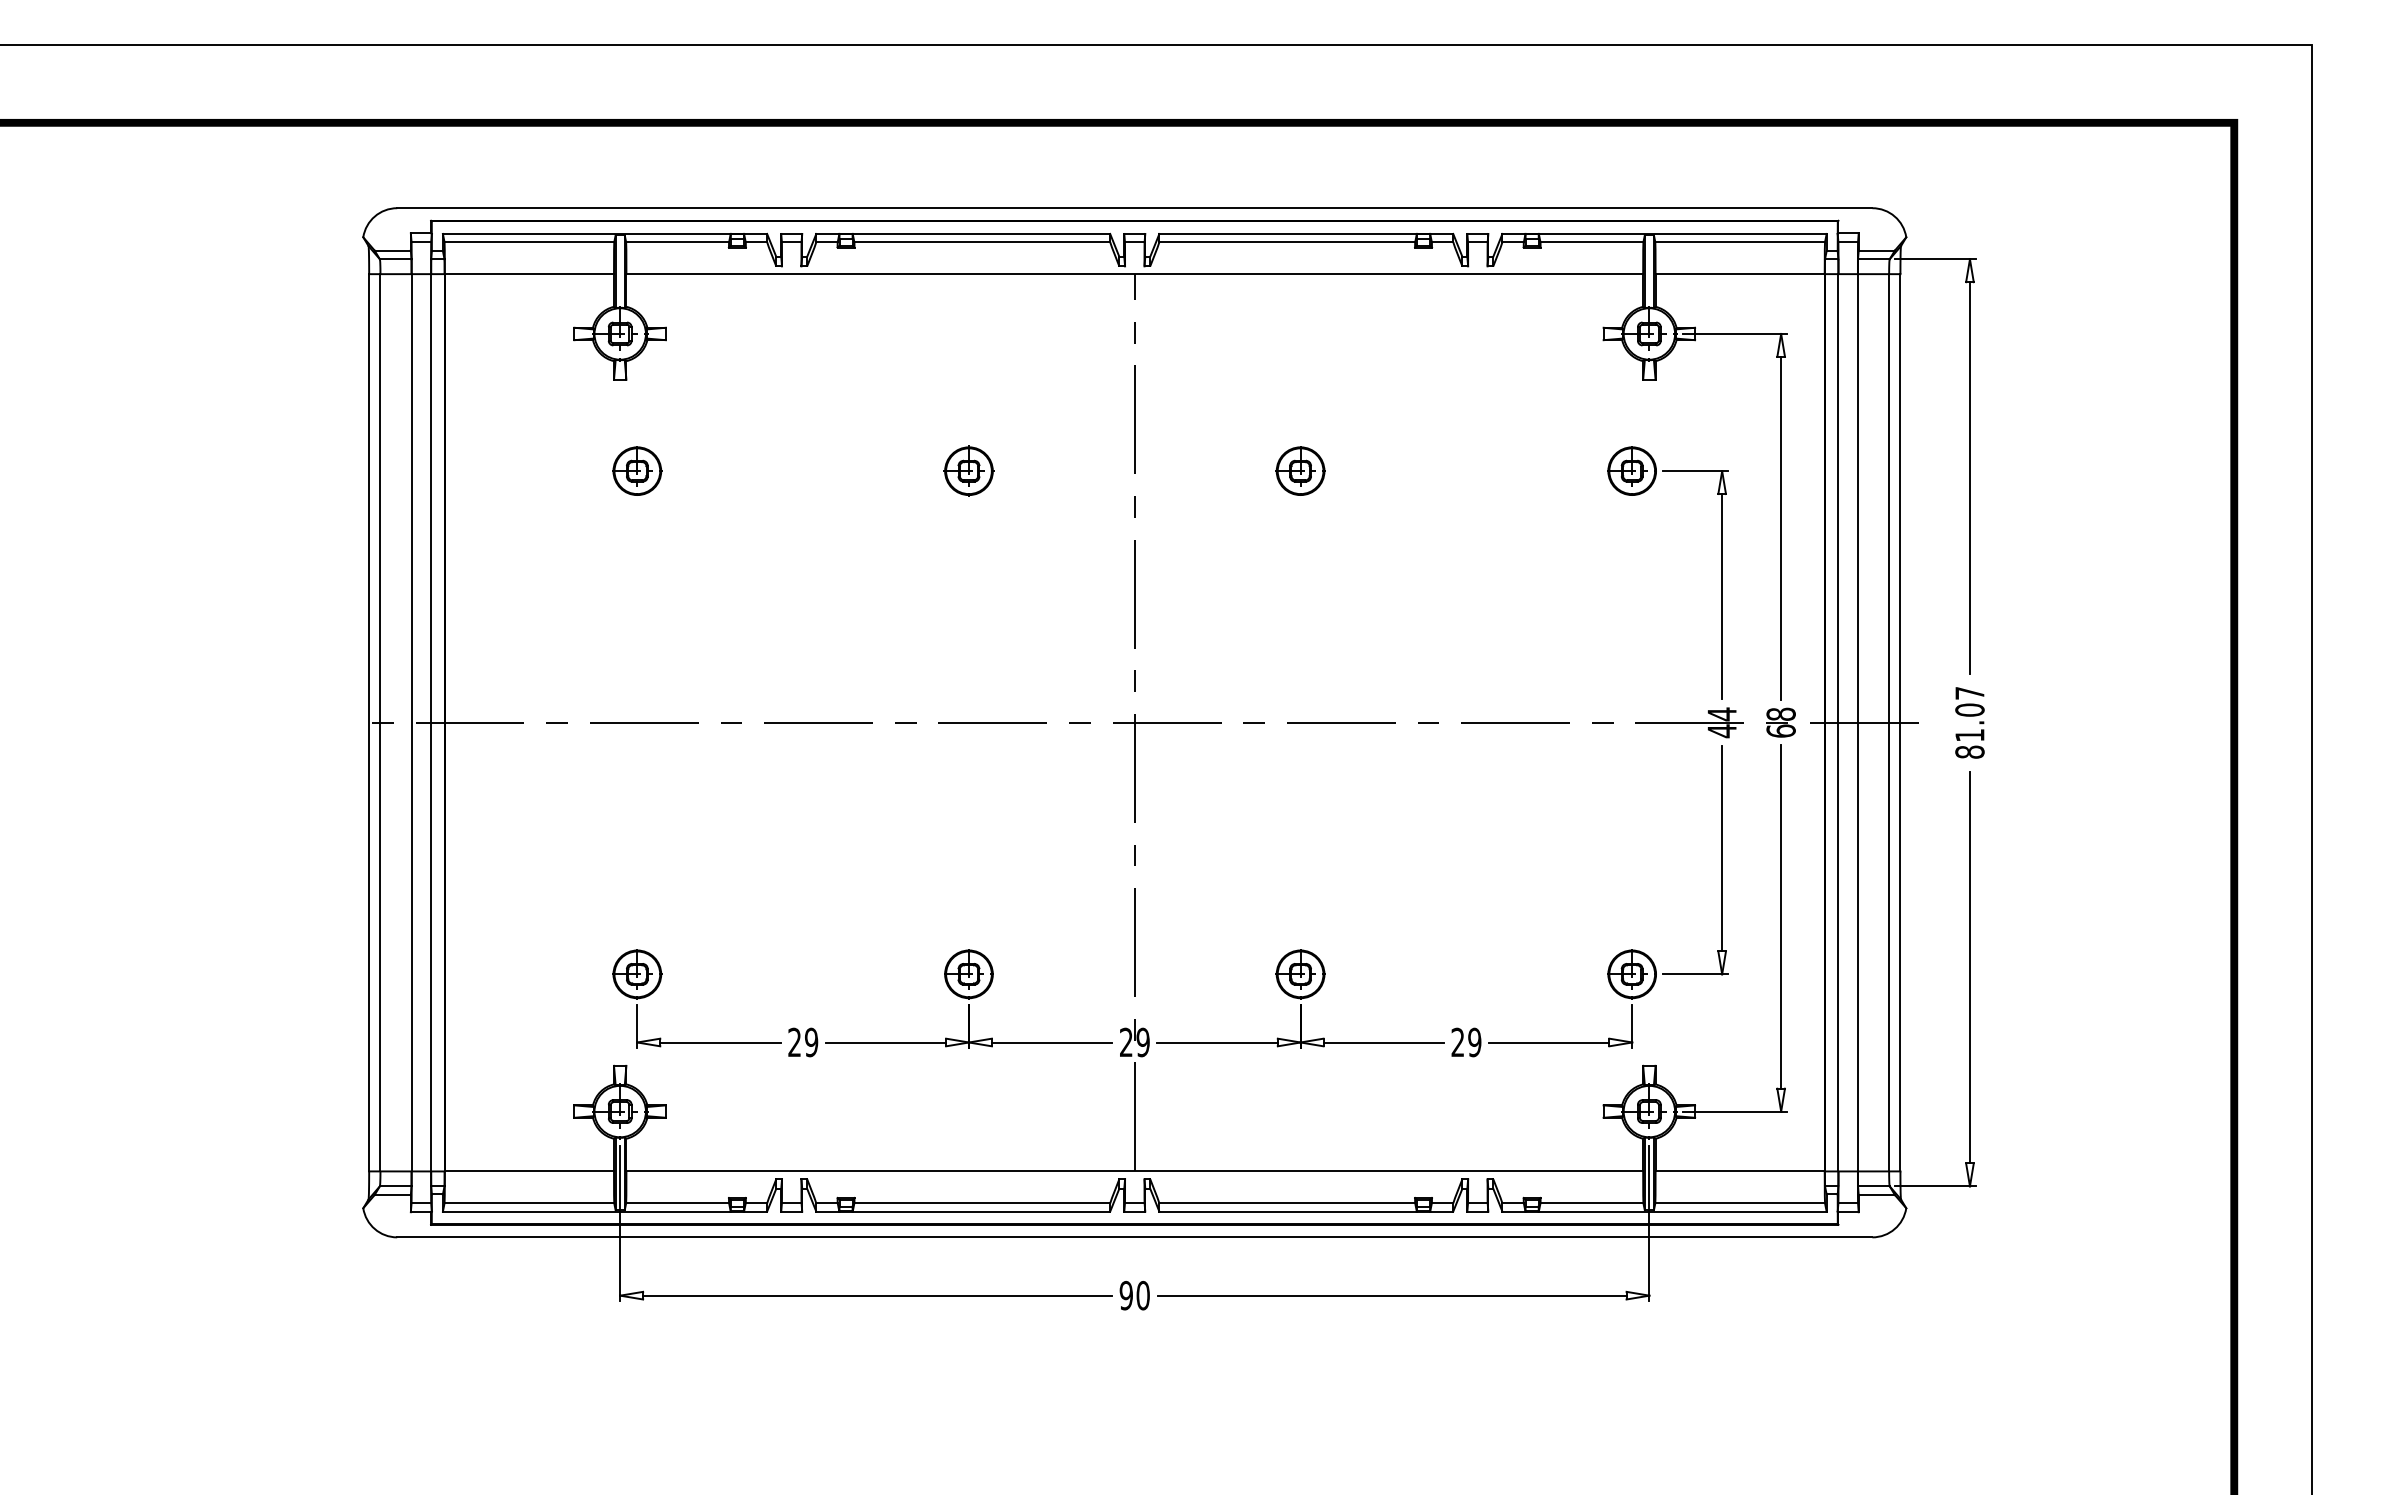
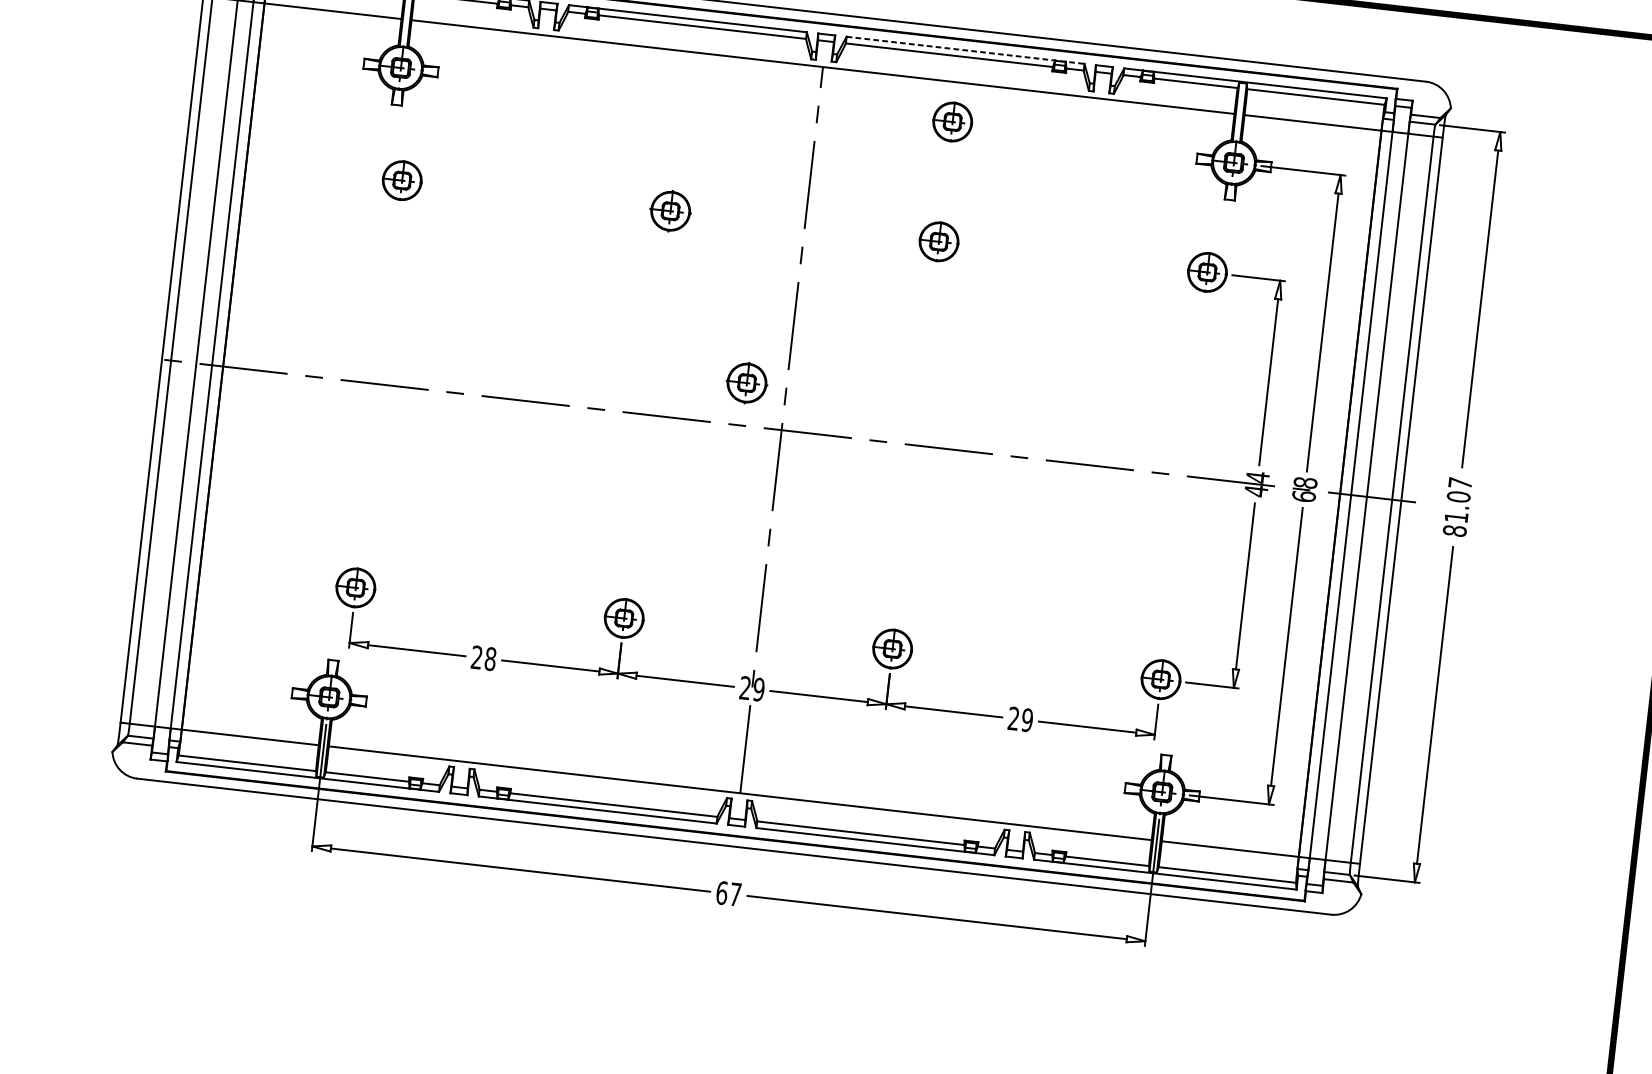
line: (1306, 233) -> (965, 49), solid -> dashed
part: (1300, 322) -> (952, 121), added
part: (1085, 669) -> (746, 382), added
text: (811, 1042) -> (490, 659), 29 -> 28
text: (1134, 1295) -> (728, 893), 90 -> 67

